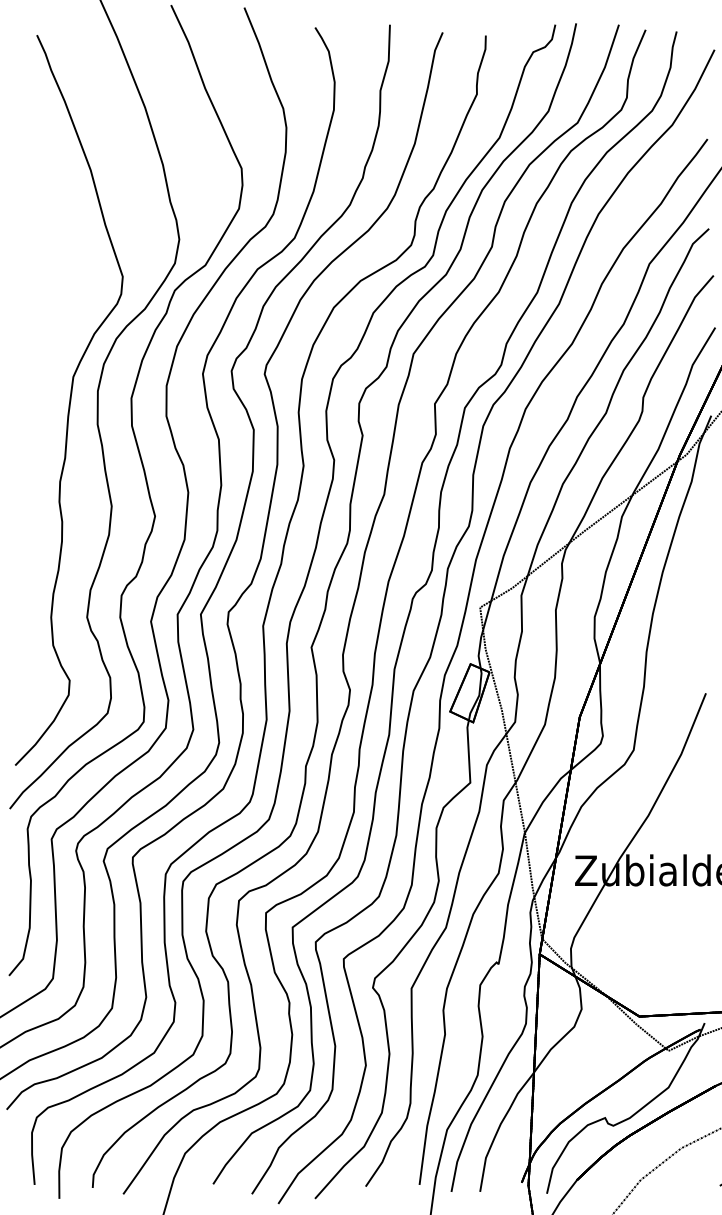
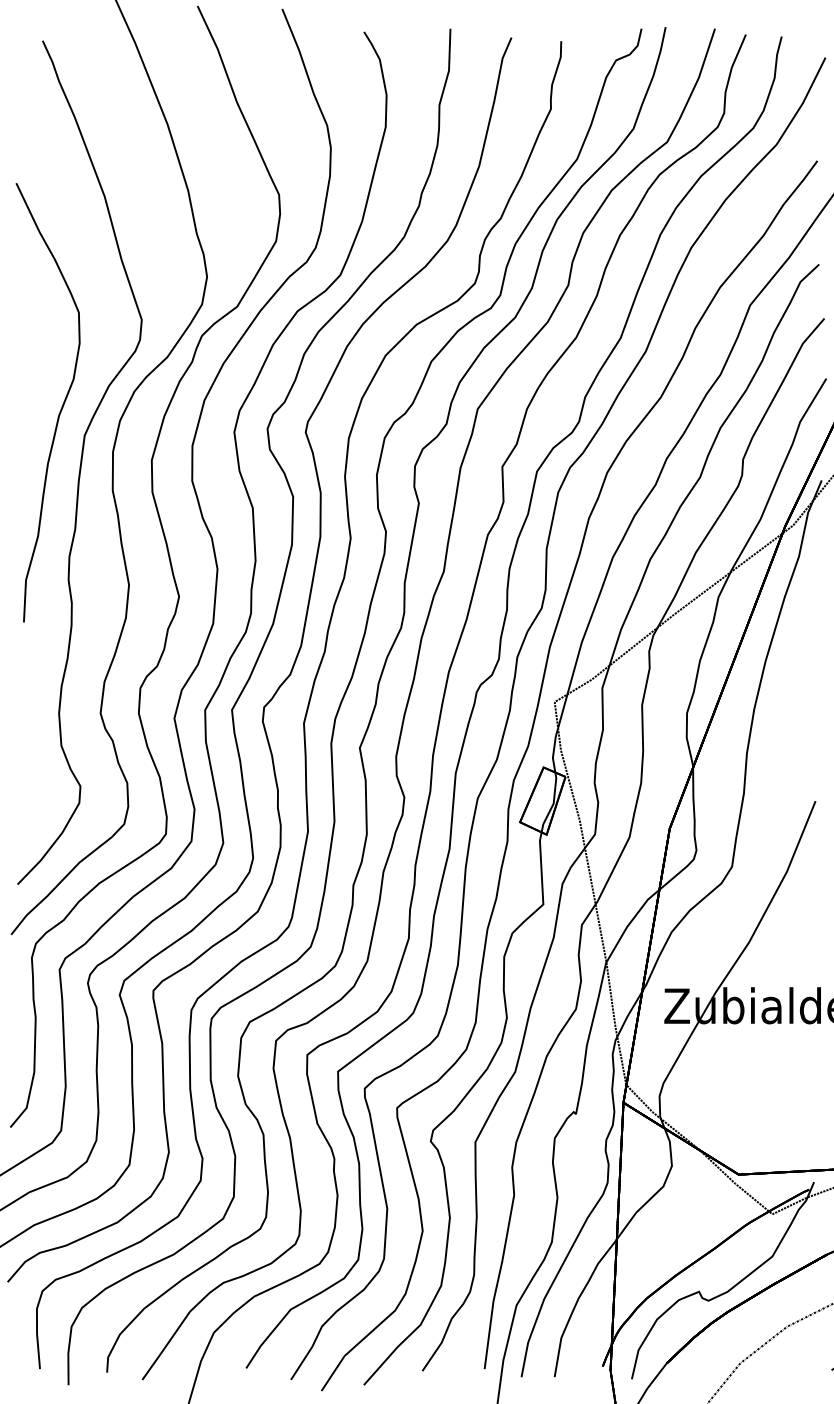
part: (52, 353) -> (60, 408), added

